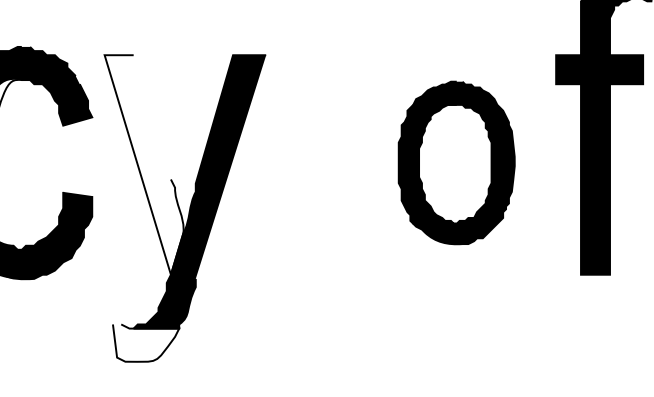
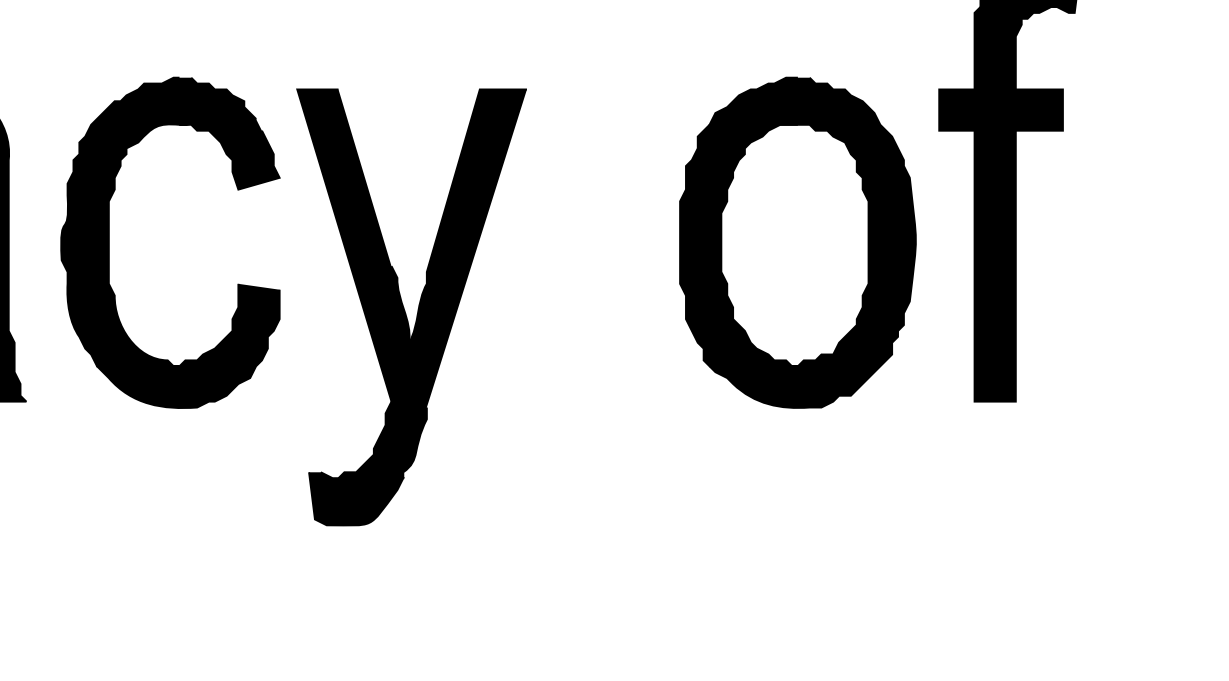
part: (456, 162) -> (797, 242), size x1.43
fill: (144, 164) -> (353, 245), added
fill: (146, 342) -> (356, 498), added

